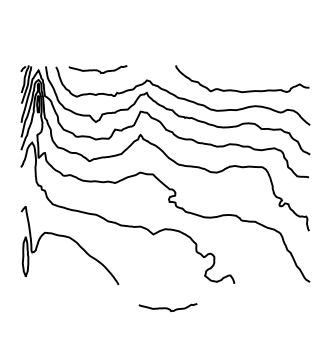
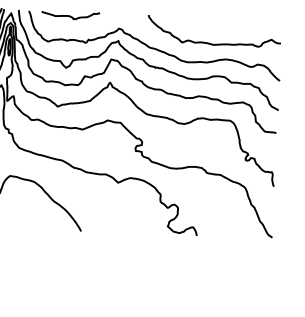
curve: (167, 307) -> (128, 256), removed

